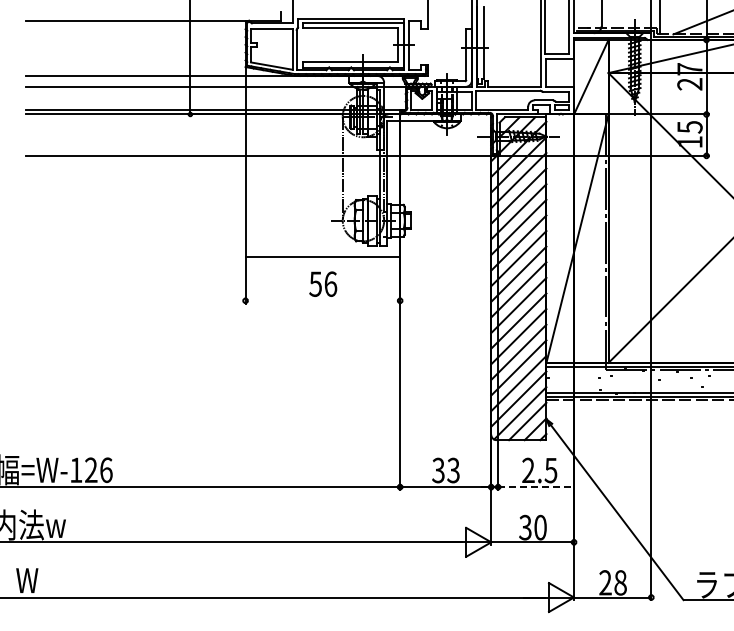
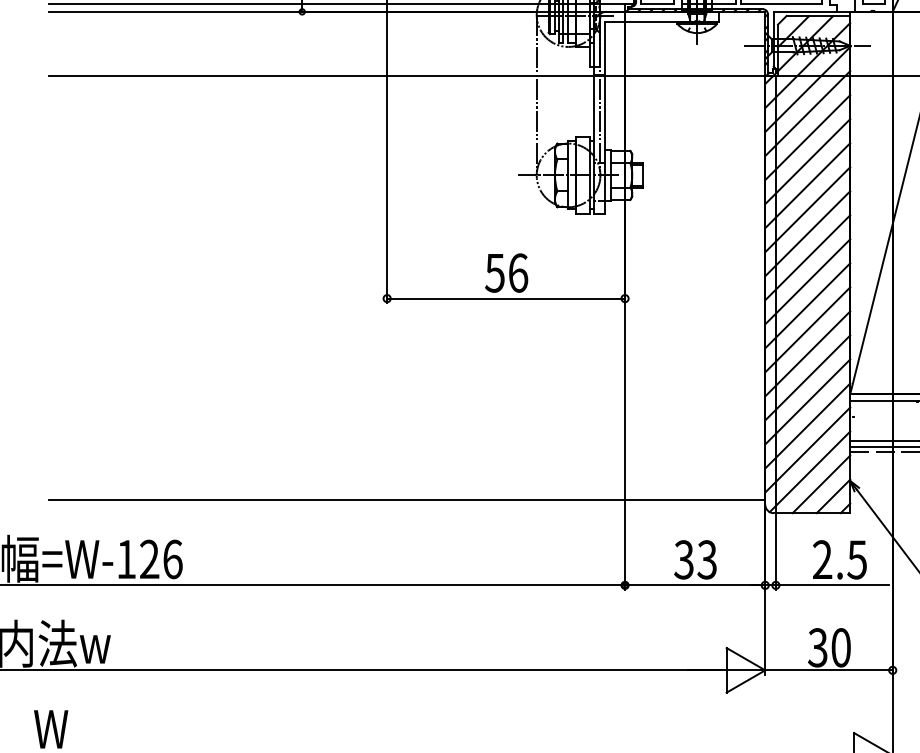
line: (322, 256) -> (505, 298), moved
line: (258, 431) -> (407, 499), added
line: (534, 487) -> (831, 585), dashed -> solid

